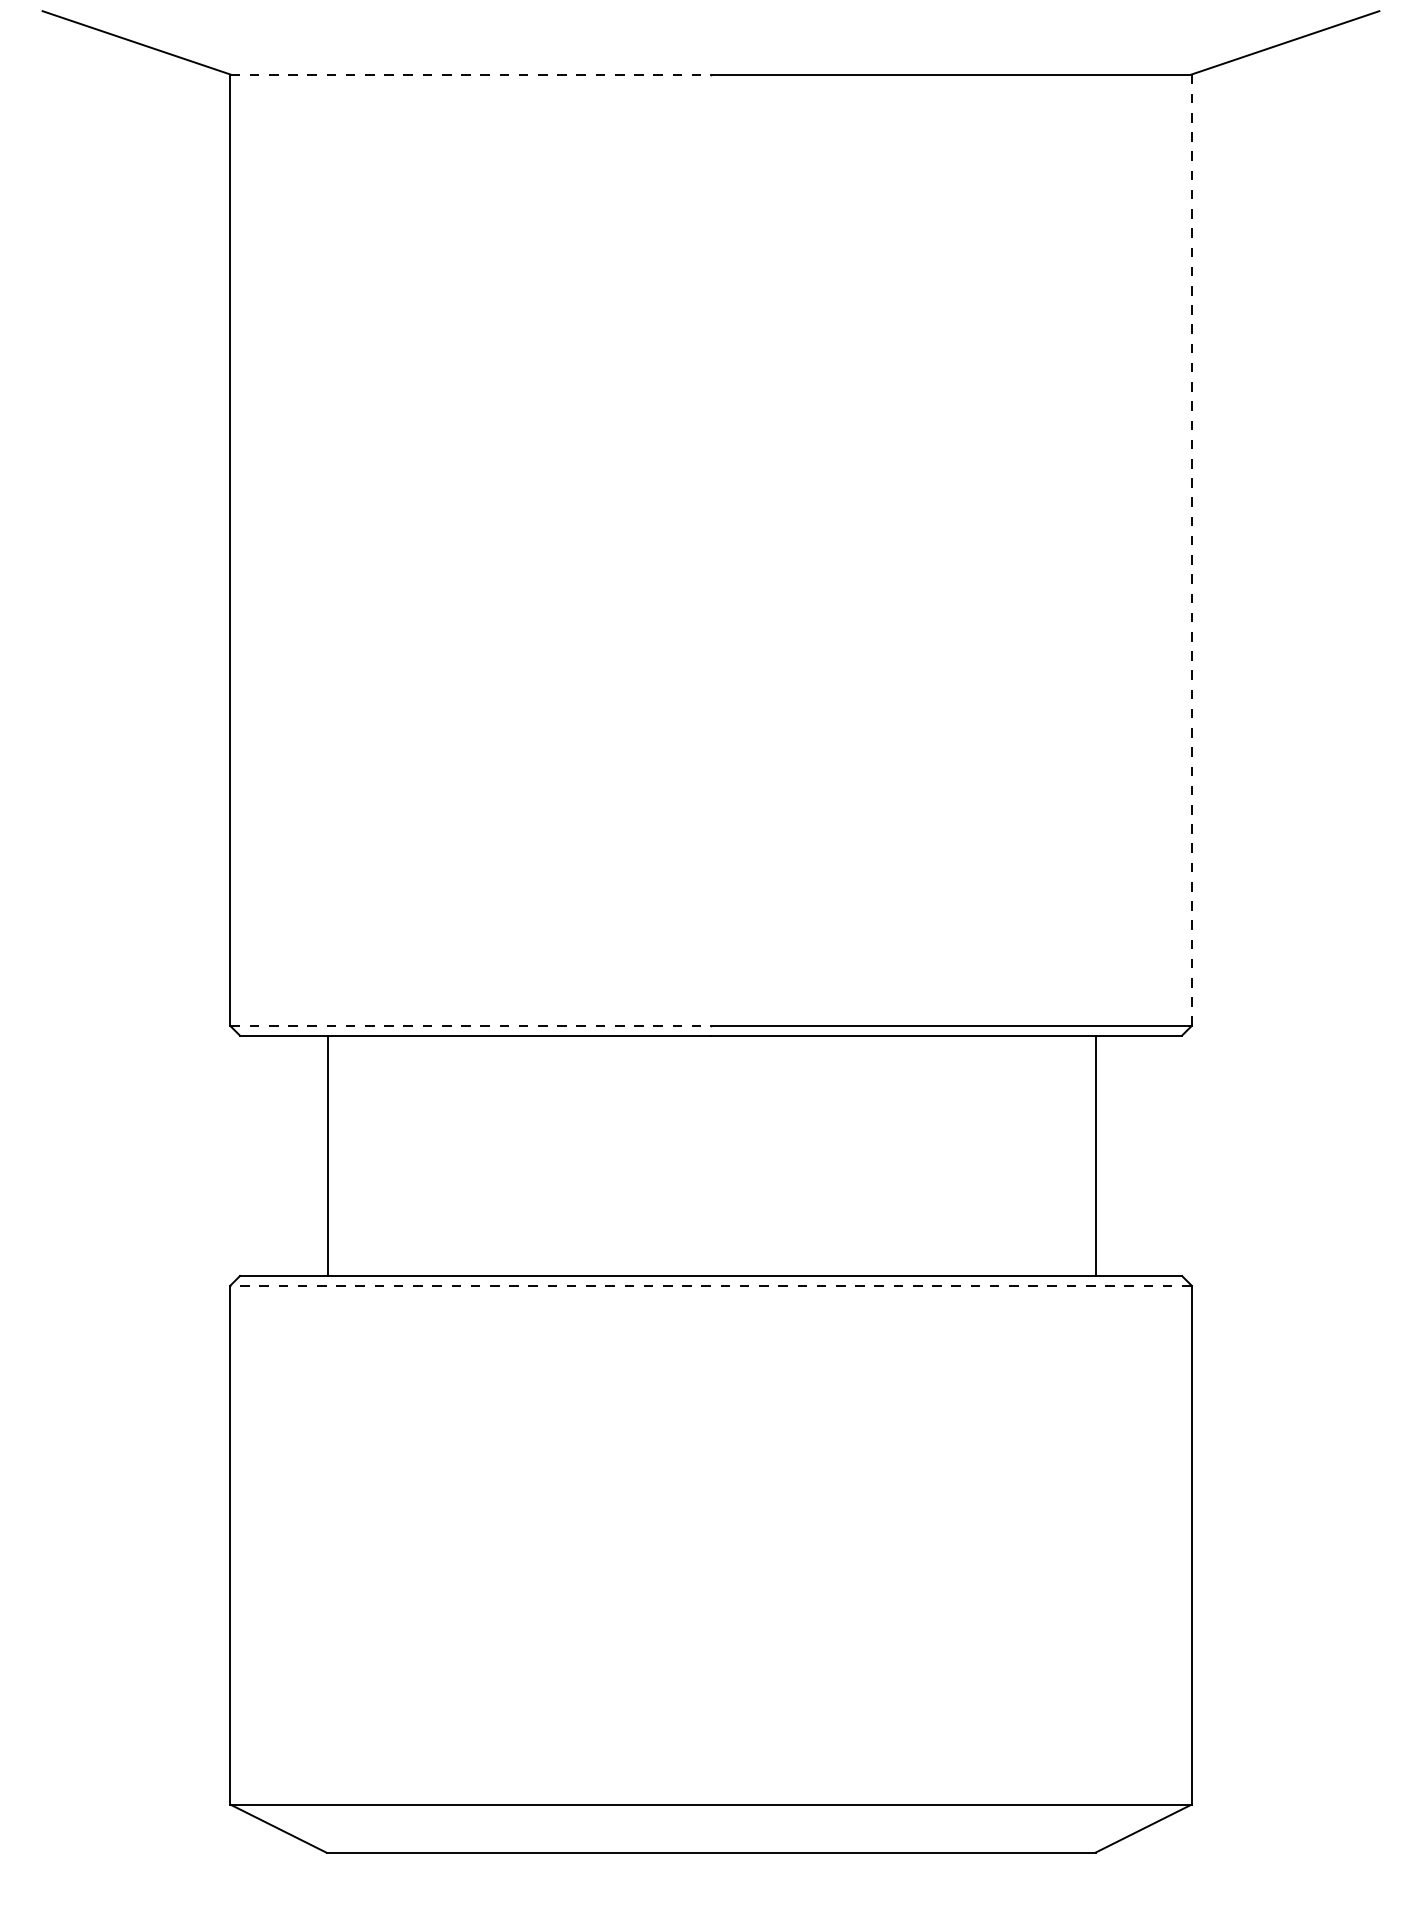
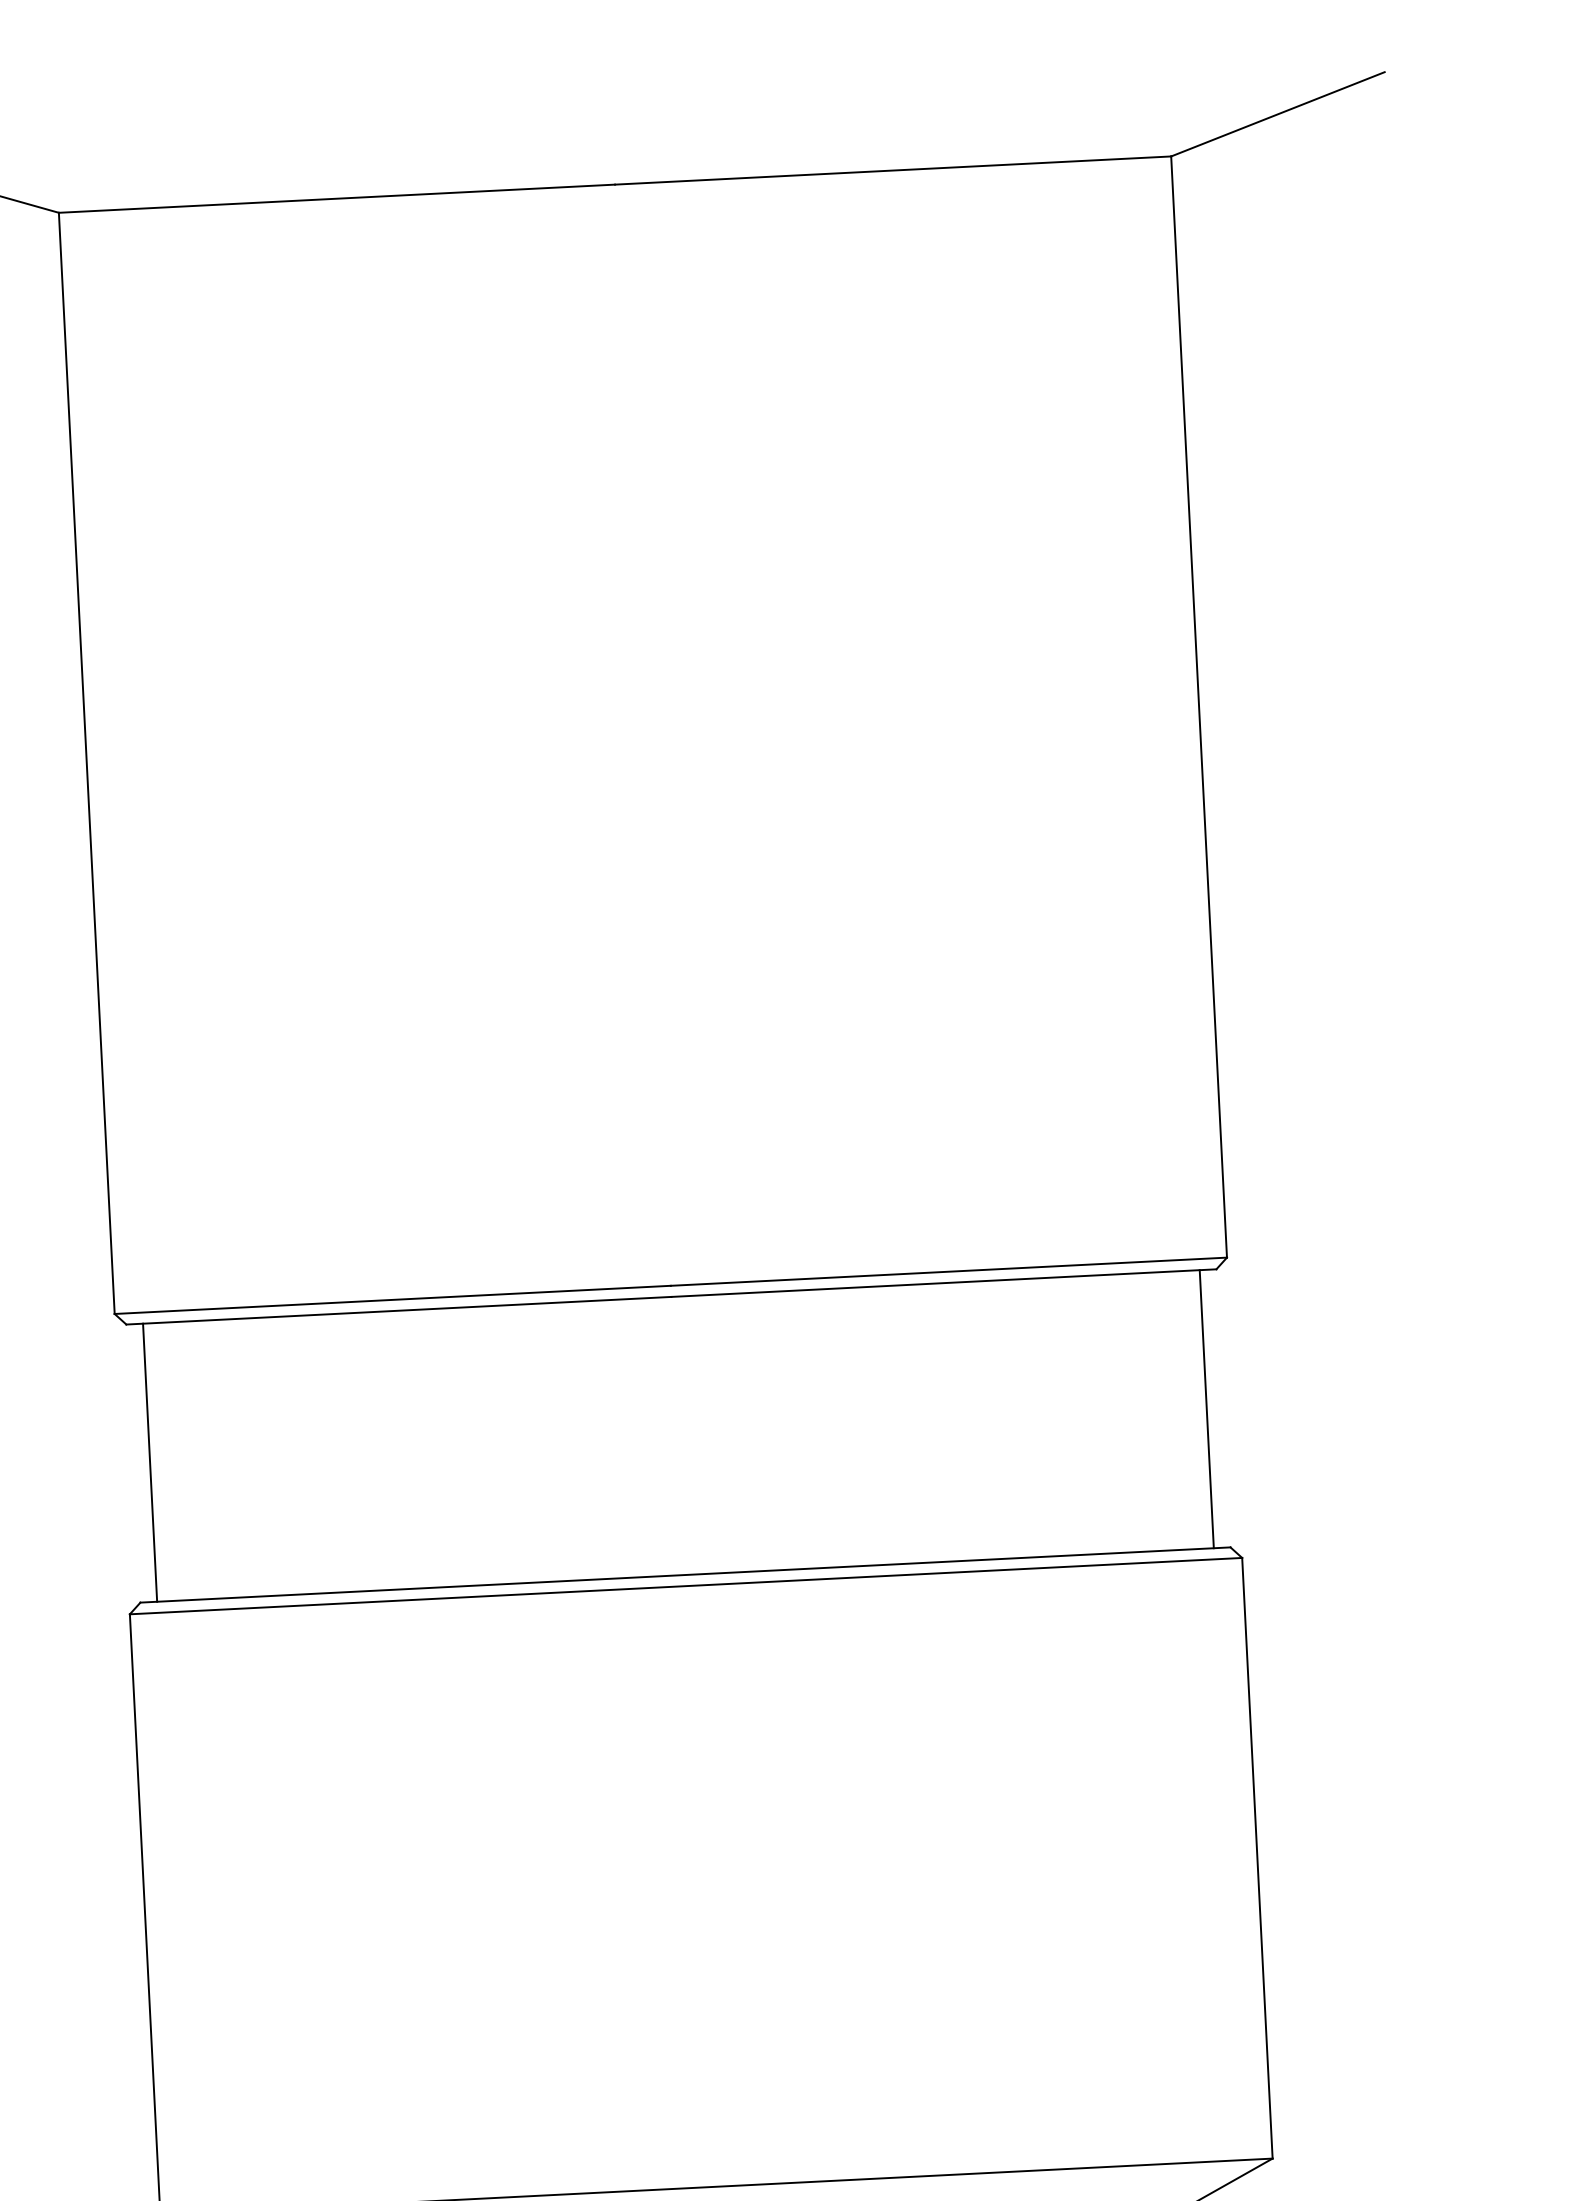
line: (471, 74) -> (337, 198), dashed -> solid
line: (1191, 550) -> (1198, 707), dashed -> solid
line: (471, 1026) -> (393, 1300), dashed -> solid
line: (328, 1155) -> (150, 1462), moved
line: (1095, 1155) -> (1206, 1408), moved
line: (711, 1285) -> (686, 1585), dashed -> solid

